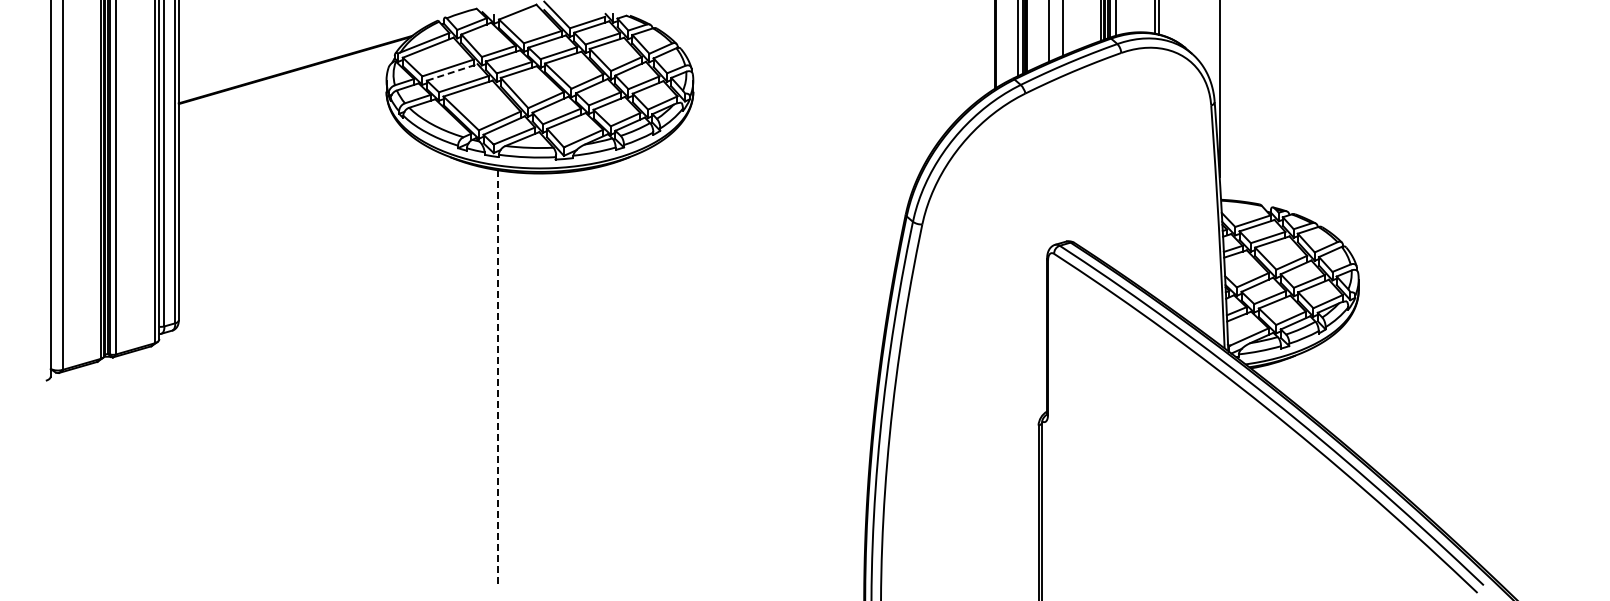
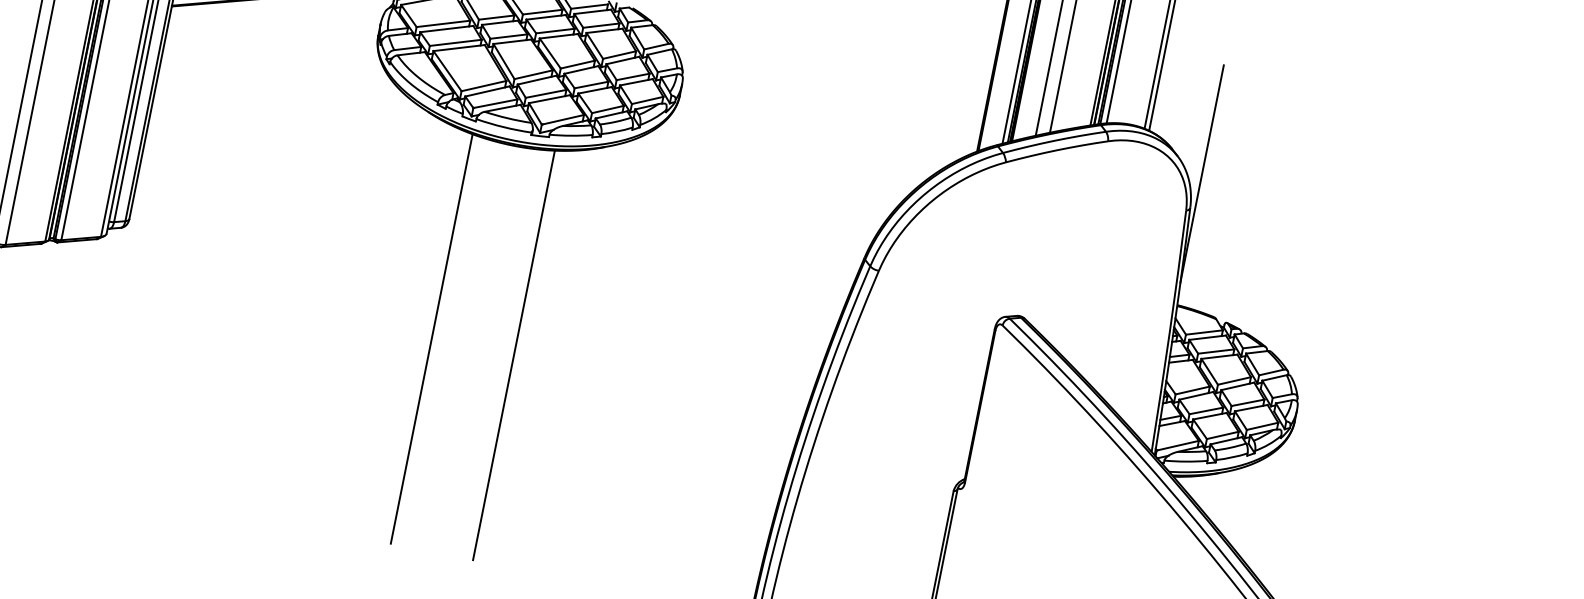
line: (452, 72) -> (447, 29), dashed -> solid
line: (581, 378) -> (513, 355), added
line: (498, 379) -> (431, 339), dashed -> solid

